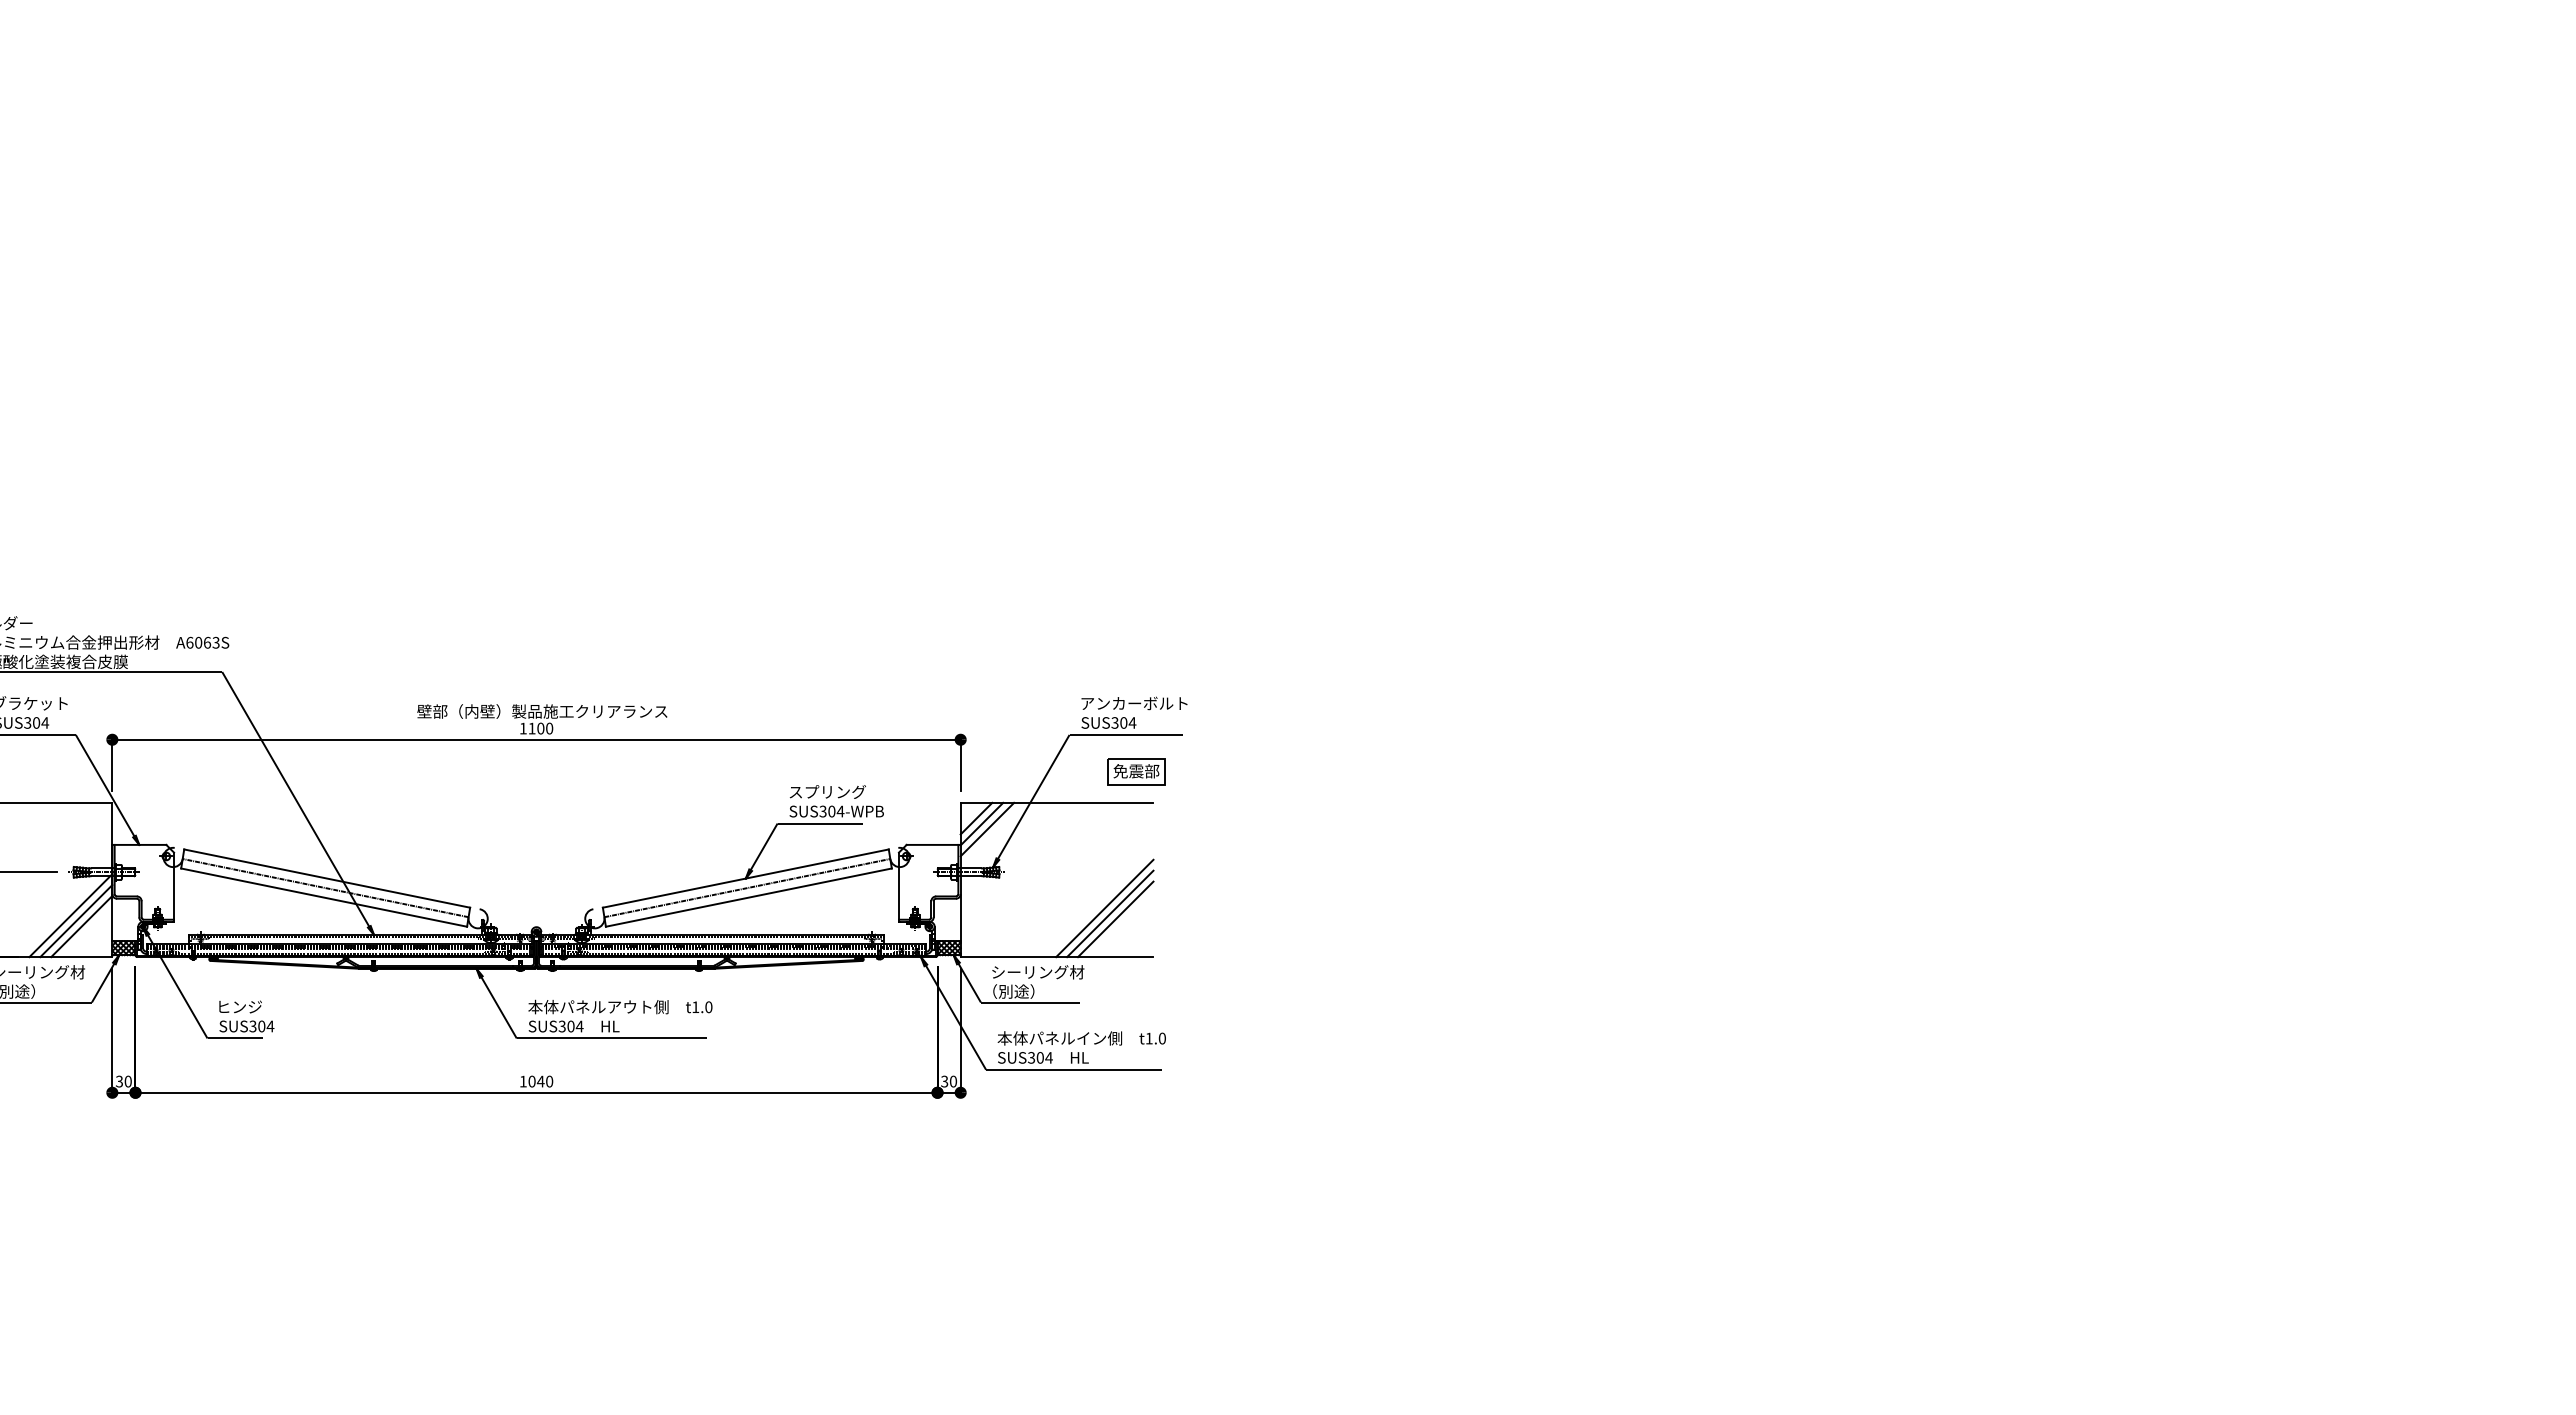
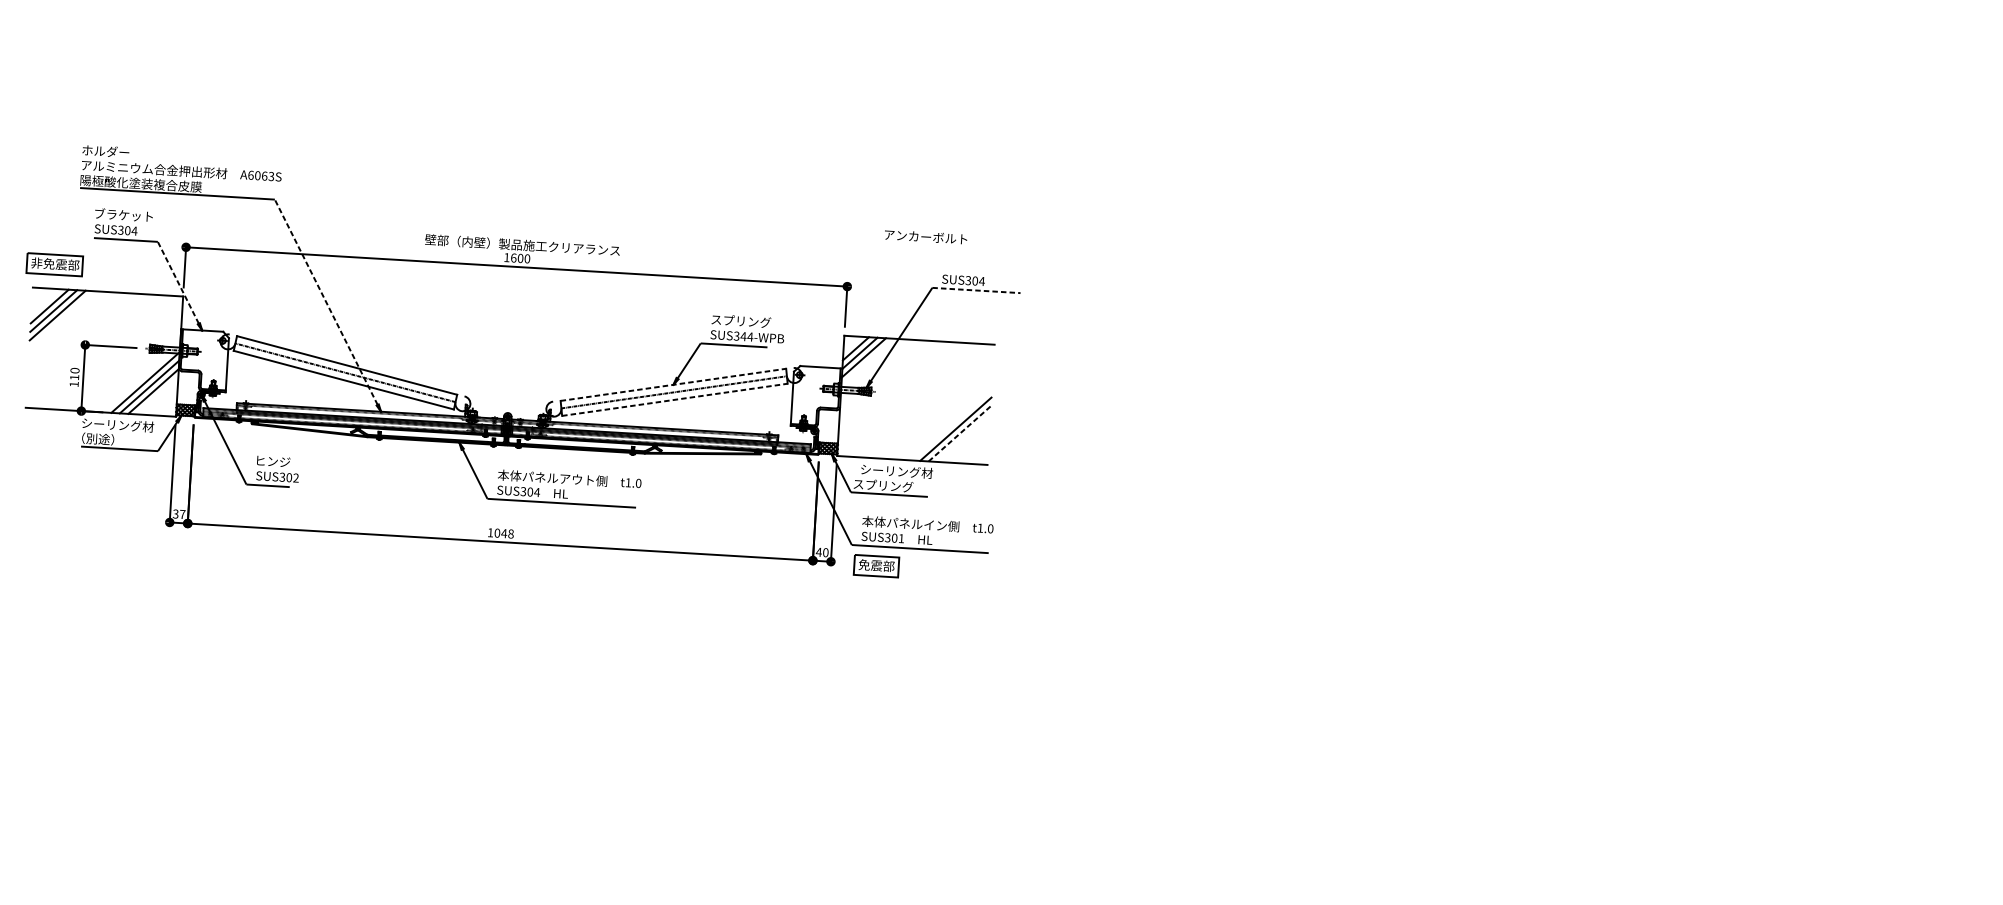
text: (1134, 703) -> (925, 237), moved
text: (531, 728) -> (513, 257), 1100 -> 1600
line: (1126, 734) -> (976, 290), solid -> dashed
part: (1136, 771) -> (876, 565), moved
line: (105, 785) -> (178, 282), solid -> dashed
line: (295, 798) -> (326, 301), solid -> dashed
text: (831, 811) -> (743, 336), SUS304-WPB -> SUS344-WPB
line: (745, 878) -> (673, 384), solid -> dashed
line: (748, 897) -> (674, 399), solid -> dashed
line: (1104, 908) -> (951, 424), removed
line: (1116, 919) -> (960, 433), solid -> dashed
text: (1022, 991) -> (883, 485), （別途） -> スプリング
text: (270, 1026) -> (296, 478), SUS304 -> SUS302
text: (1048, 1057) -> (901, 538), SUS304 -> SUS301
text: (127, 1081) -> (182, 514), 30 -> 37
text: (549, 1081) -> (510, 533), 1040 -> 1048
text: (944, 1081) -> (818, 552), 30 -> 40

